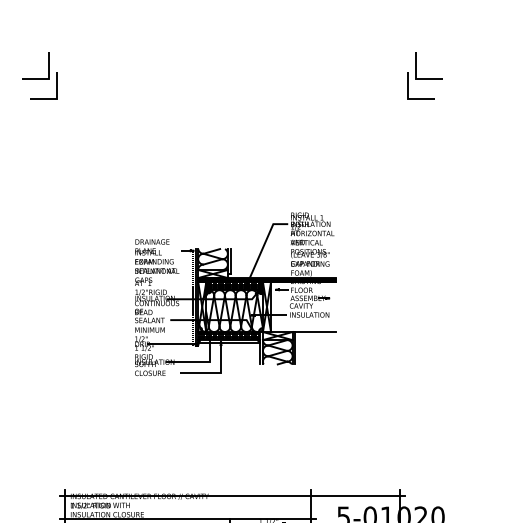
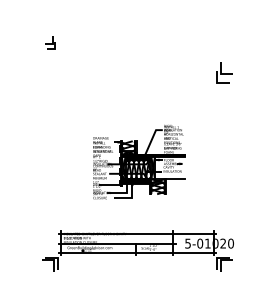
part: (41, 75) -> (50, 42), size x0.6
part: (423, 75) -> (224, 72), moved
part: (236, 295) -> (139, 162), moved

